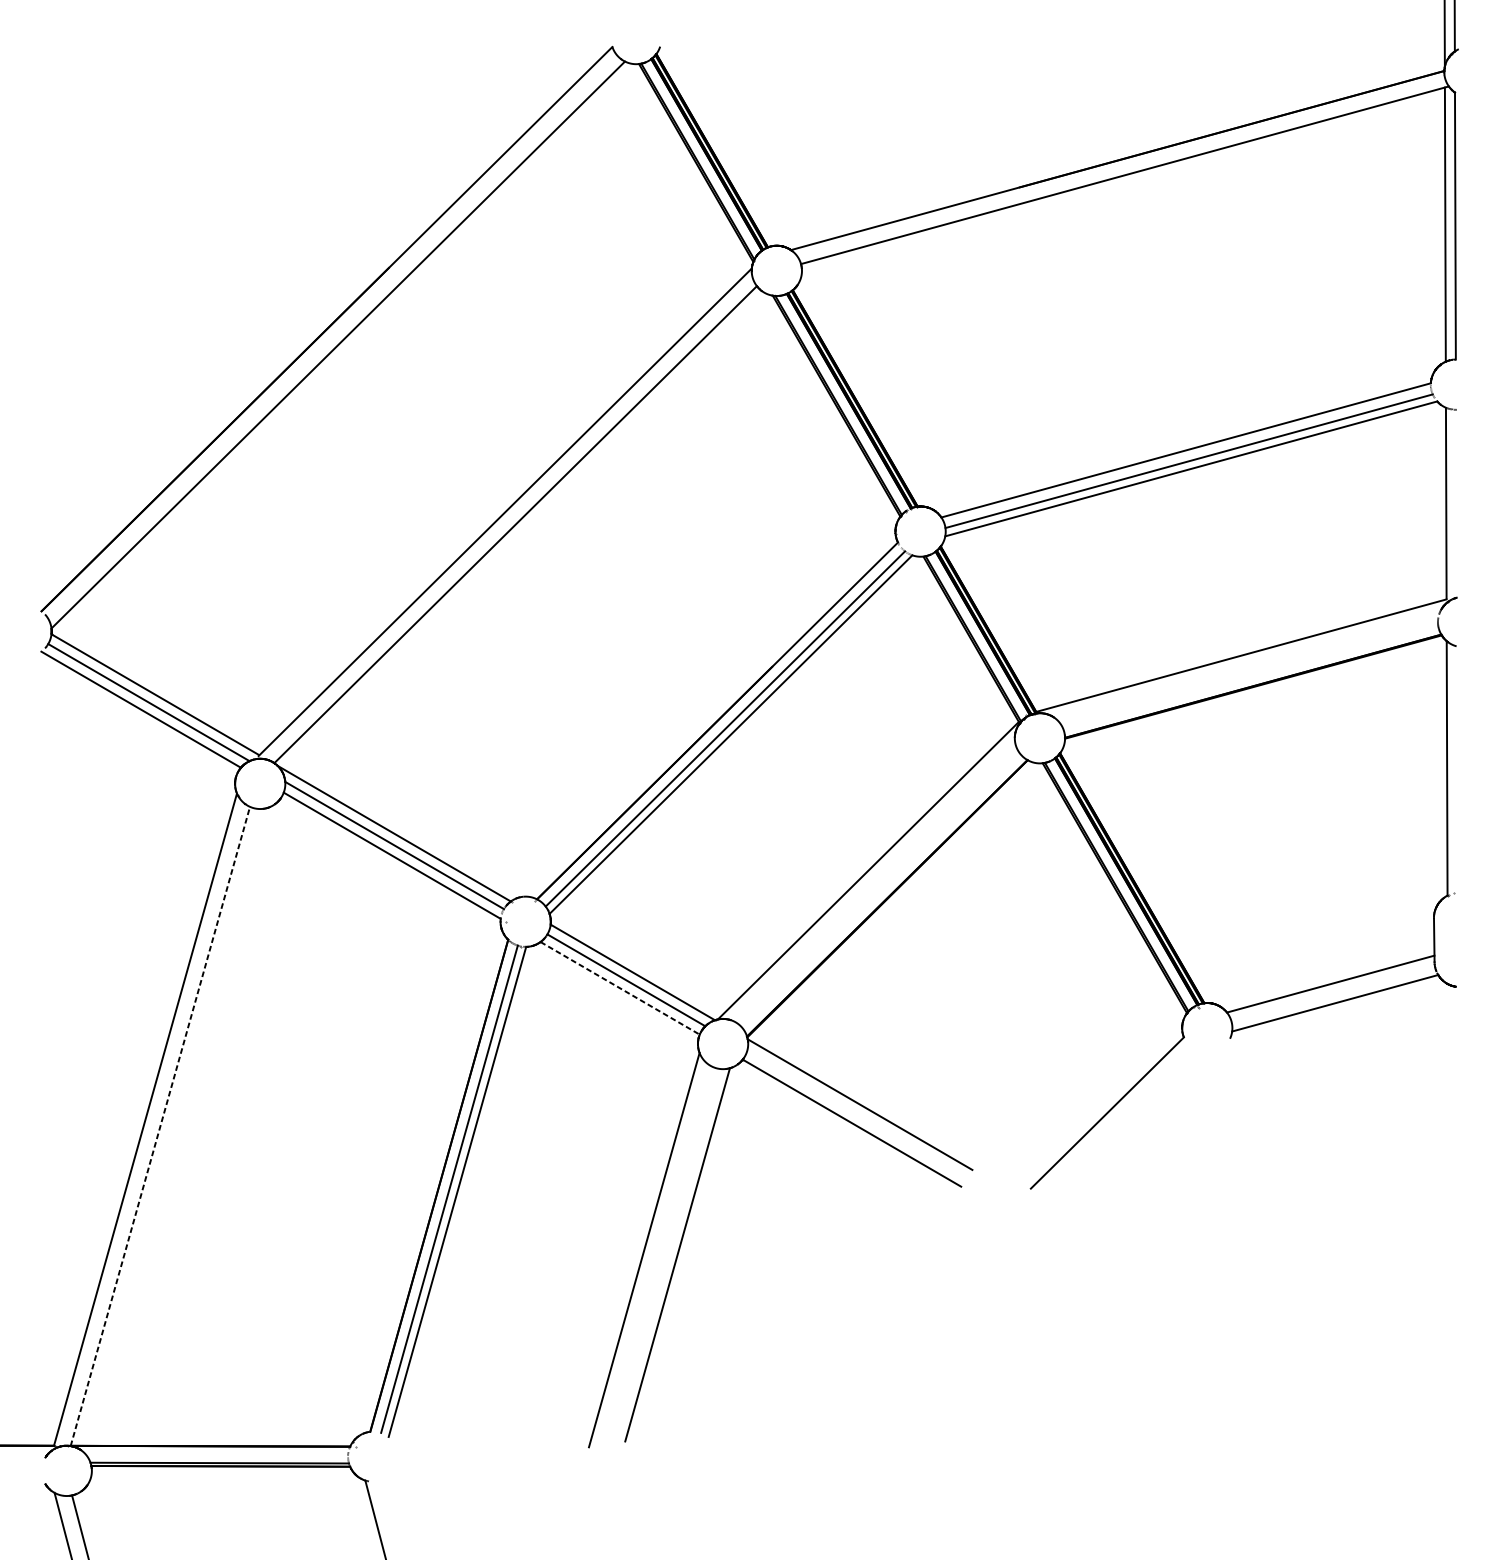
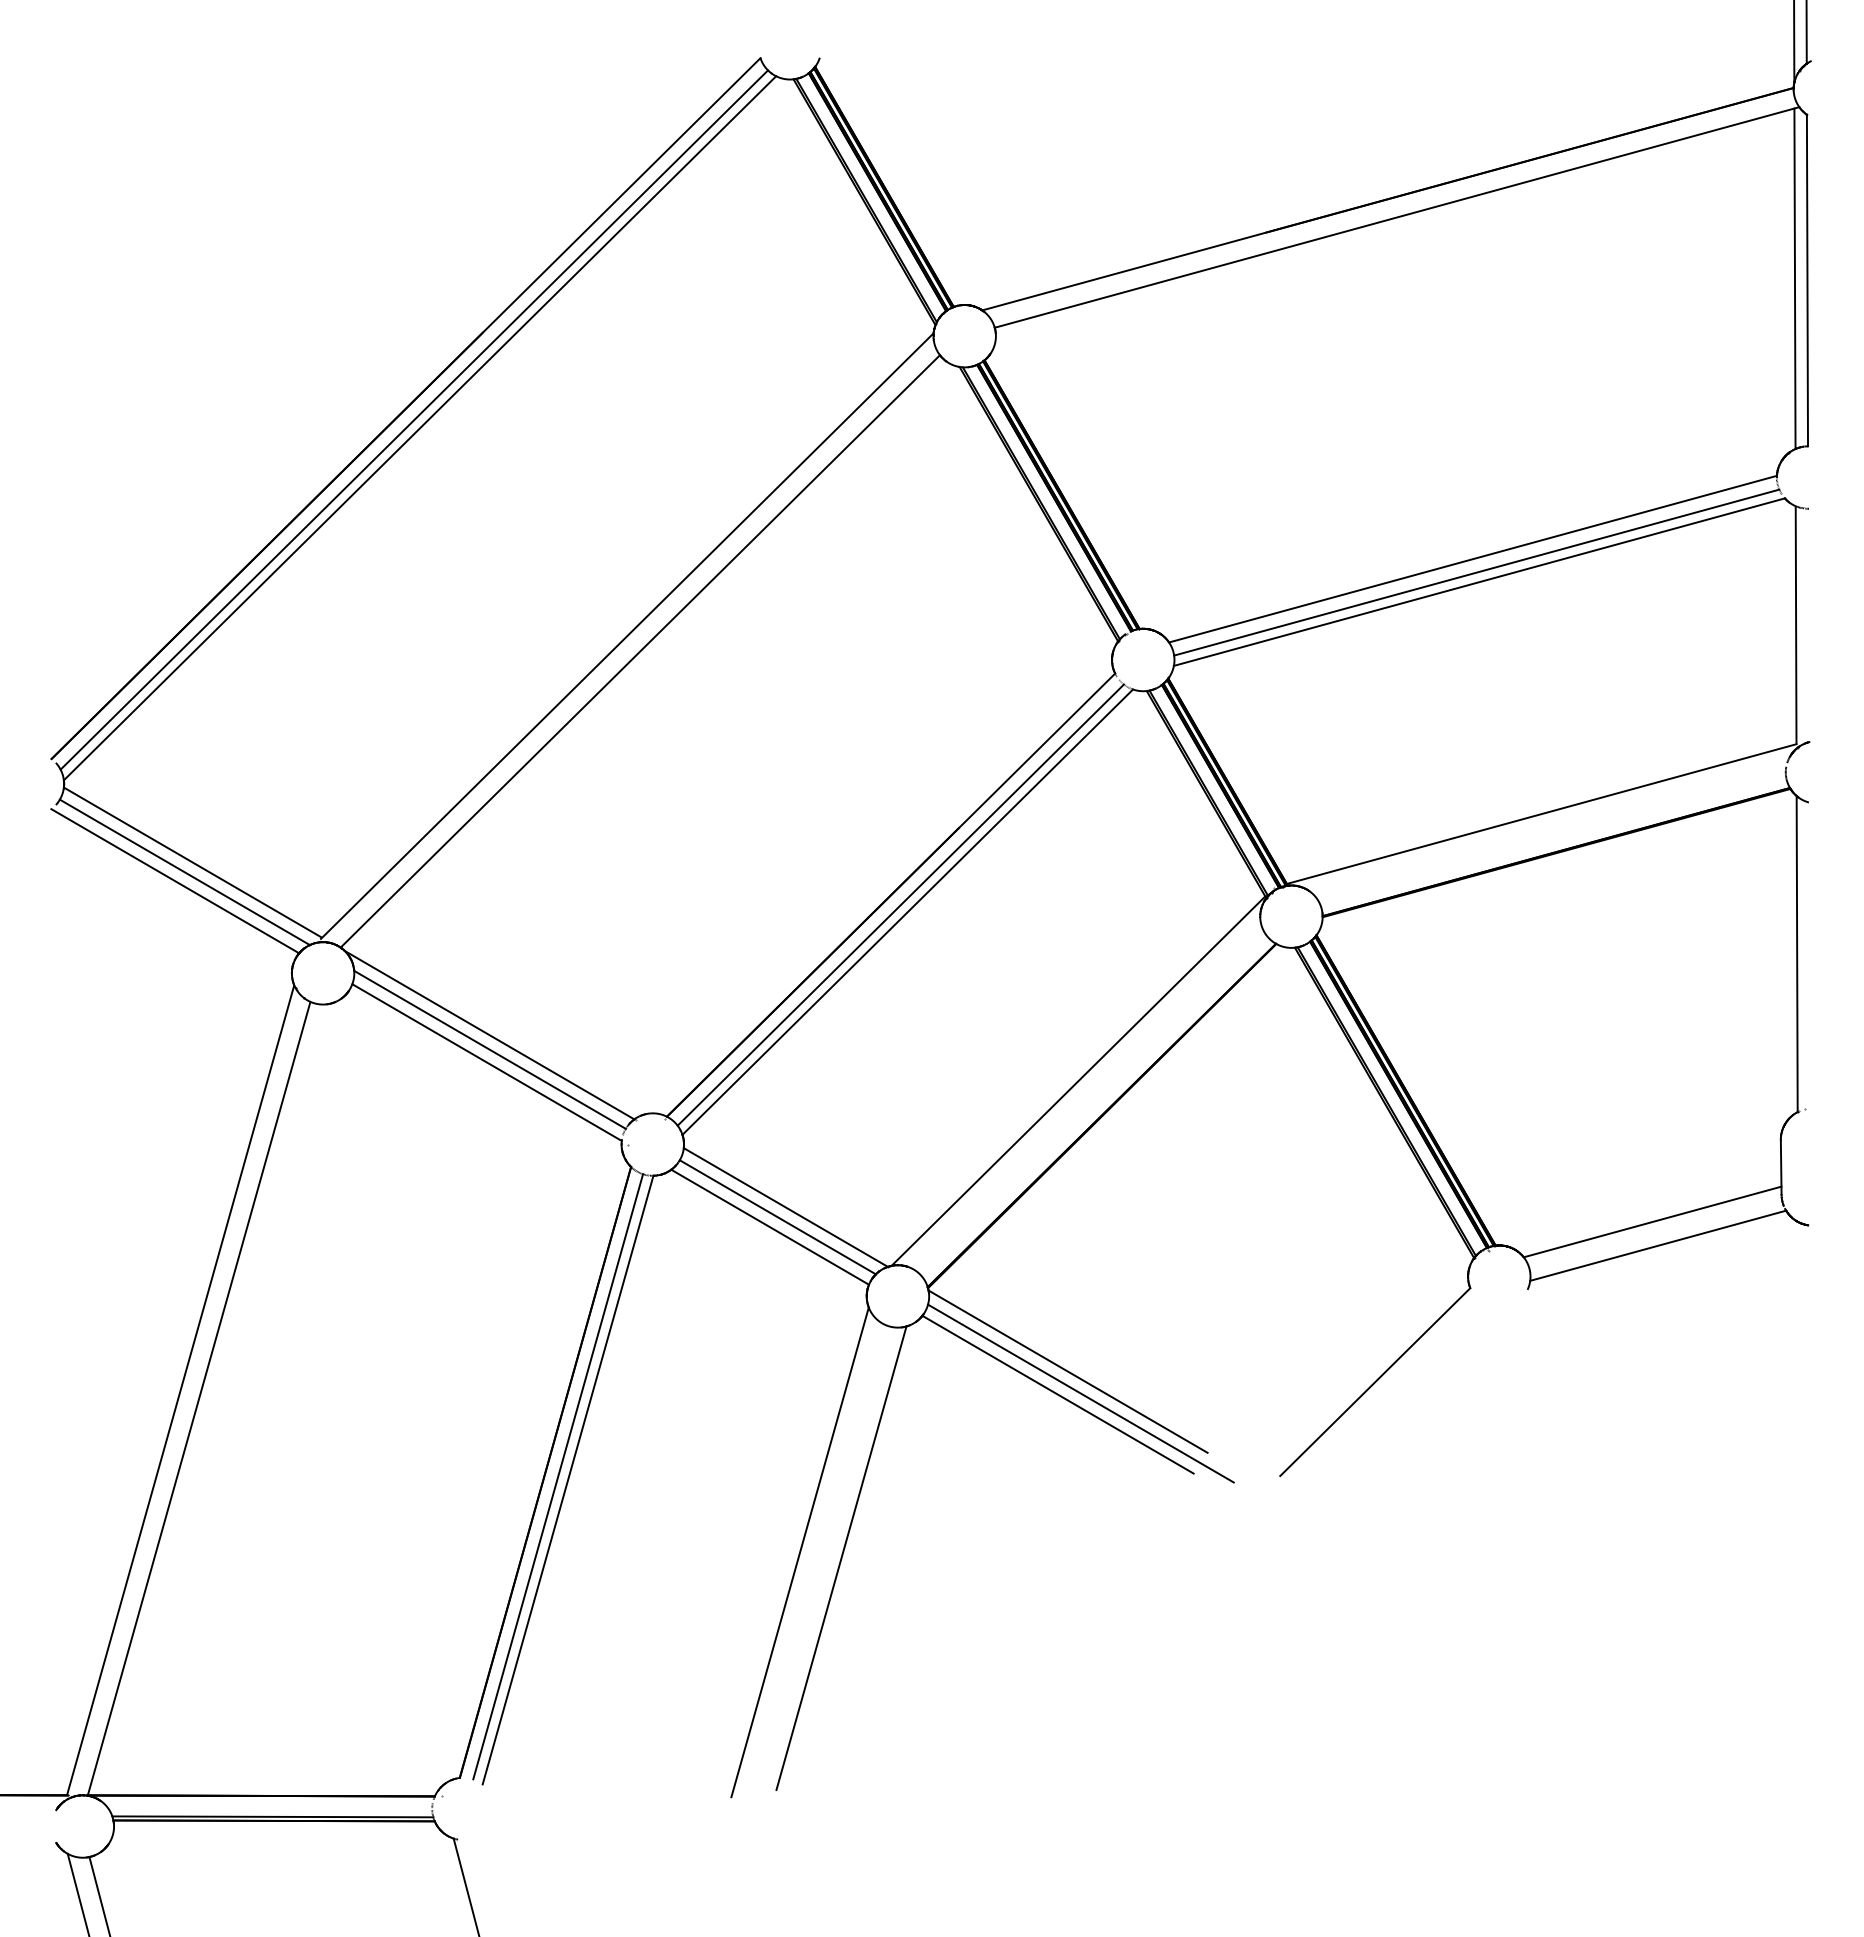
line: (333, 337) -> (414, 419), added
line: (620, 988) -> (770, 1227), dashed -> solid
line: (870, 1122) -> (1080, 1393), added
line: (159, 1127) -> (198, 1399), dashed -> solid

